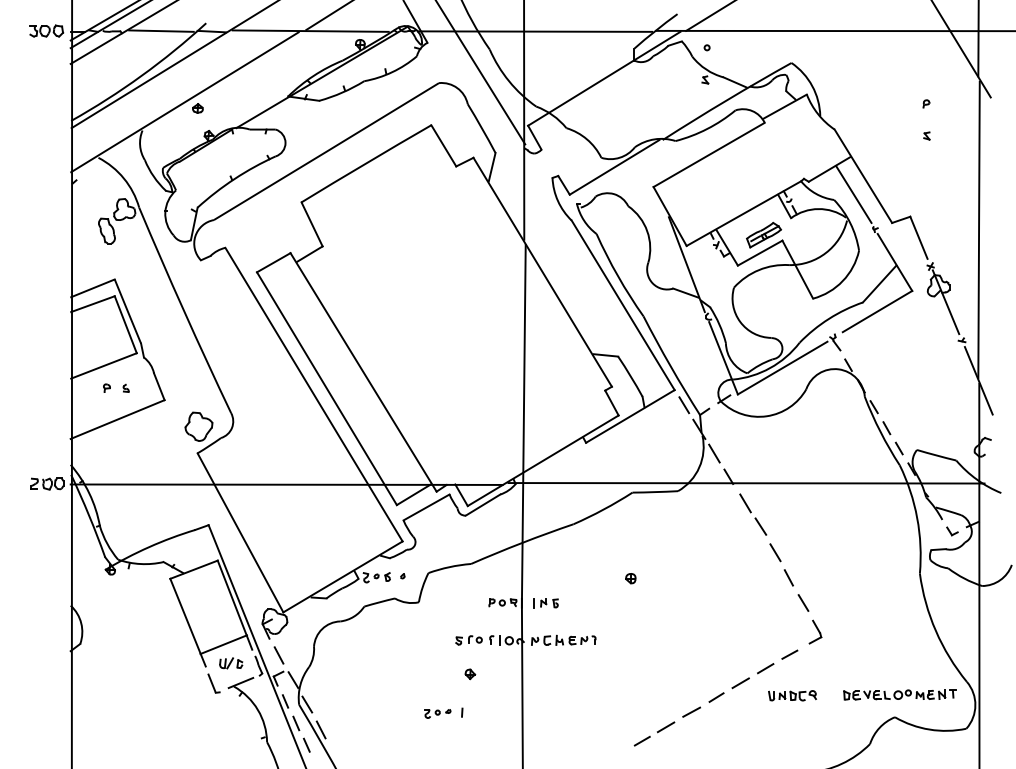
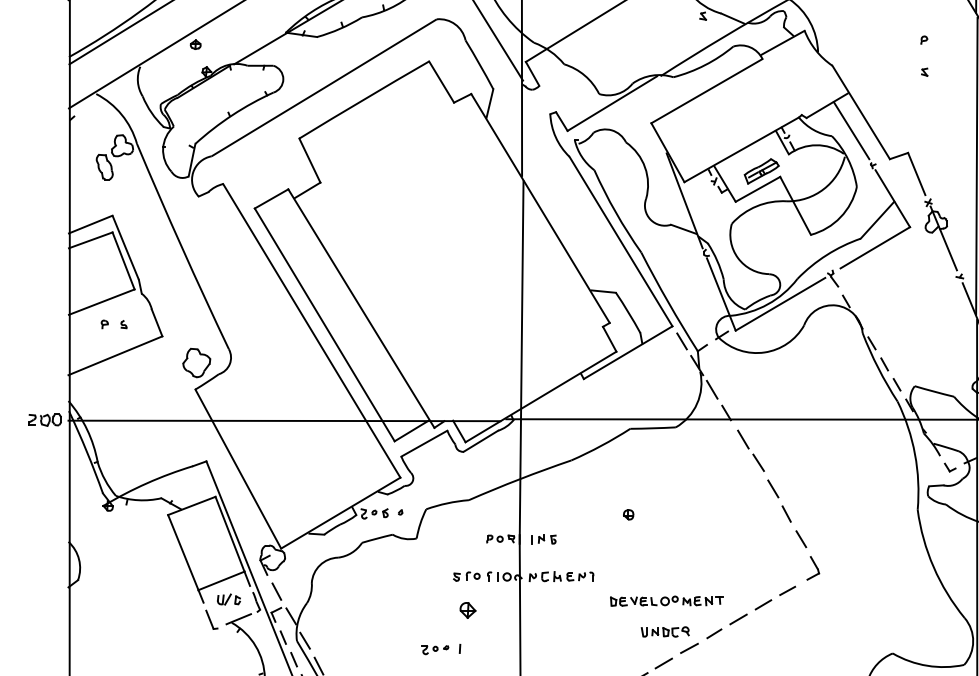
part: (470, 674) -> (468, 610), size x1.6
part: (899, 694) -> (666, 600), moved
part: (792, 695) -> (665, 631), moved

